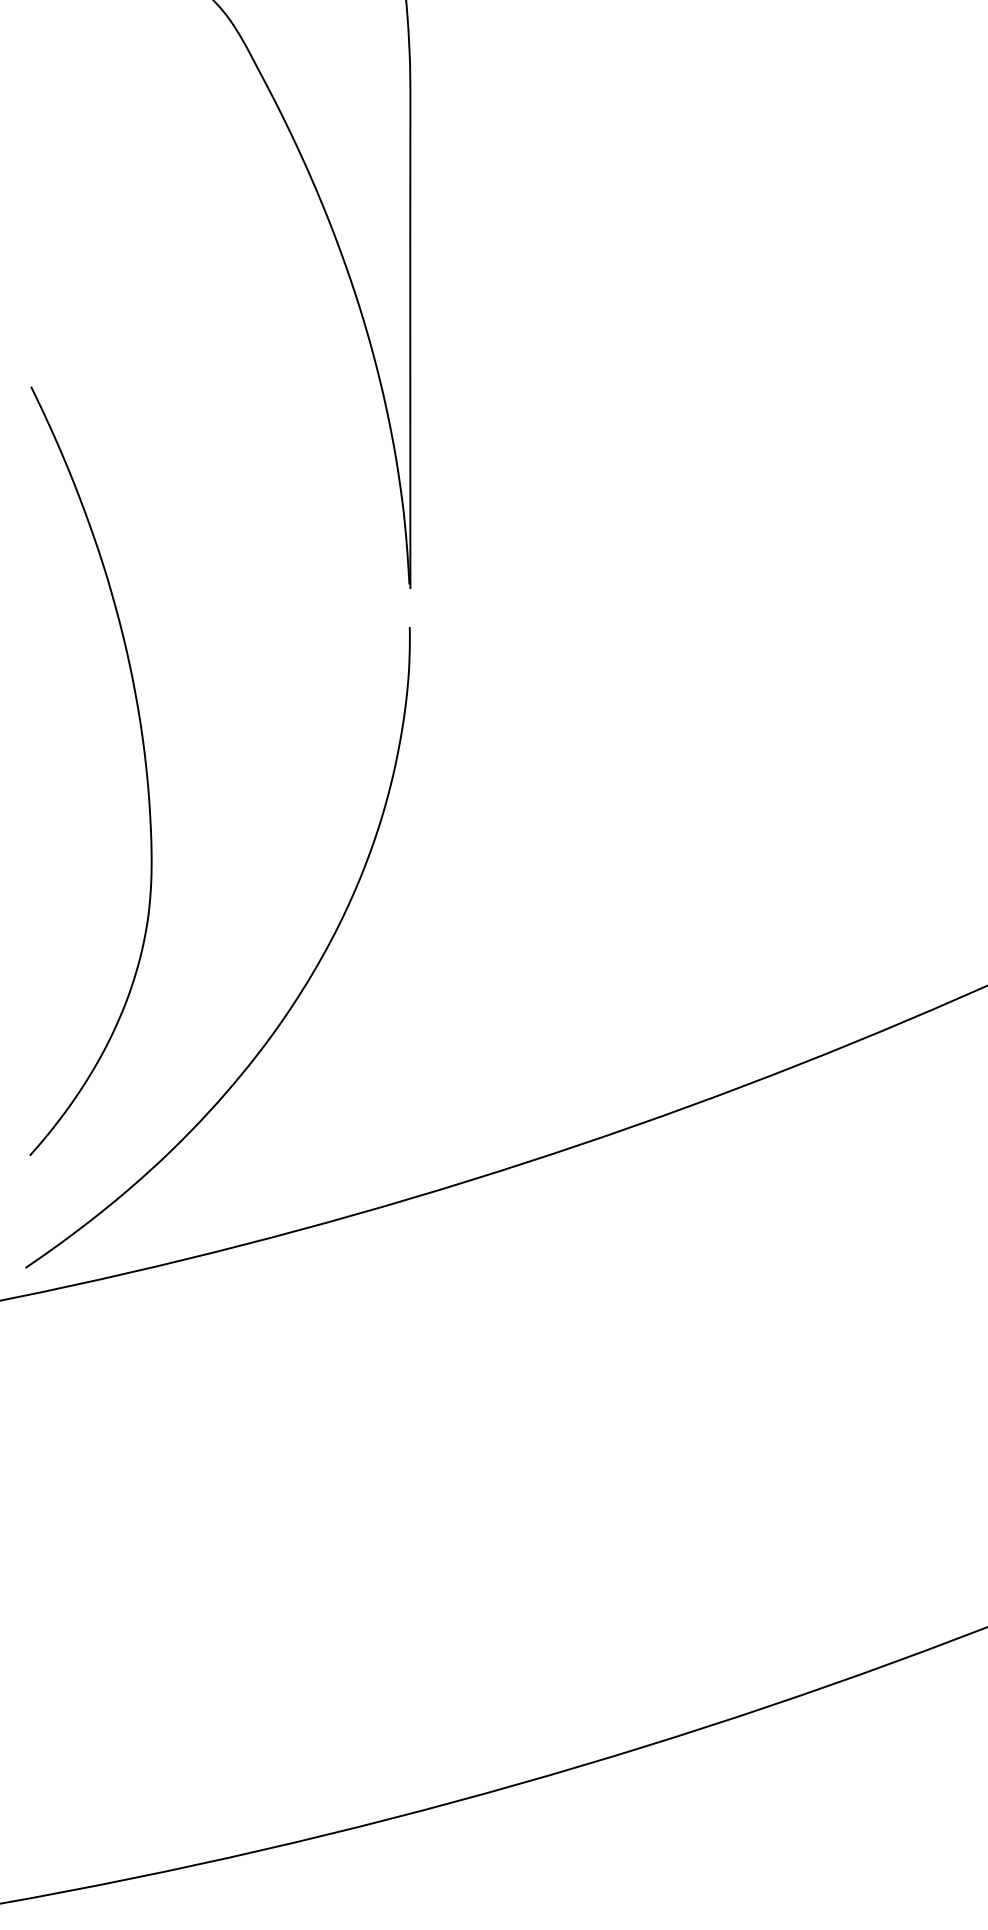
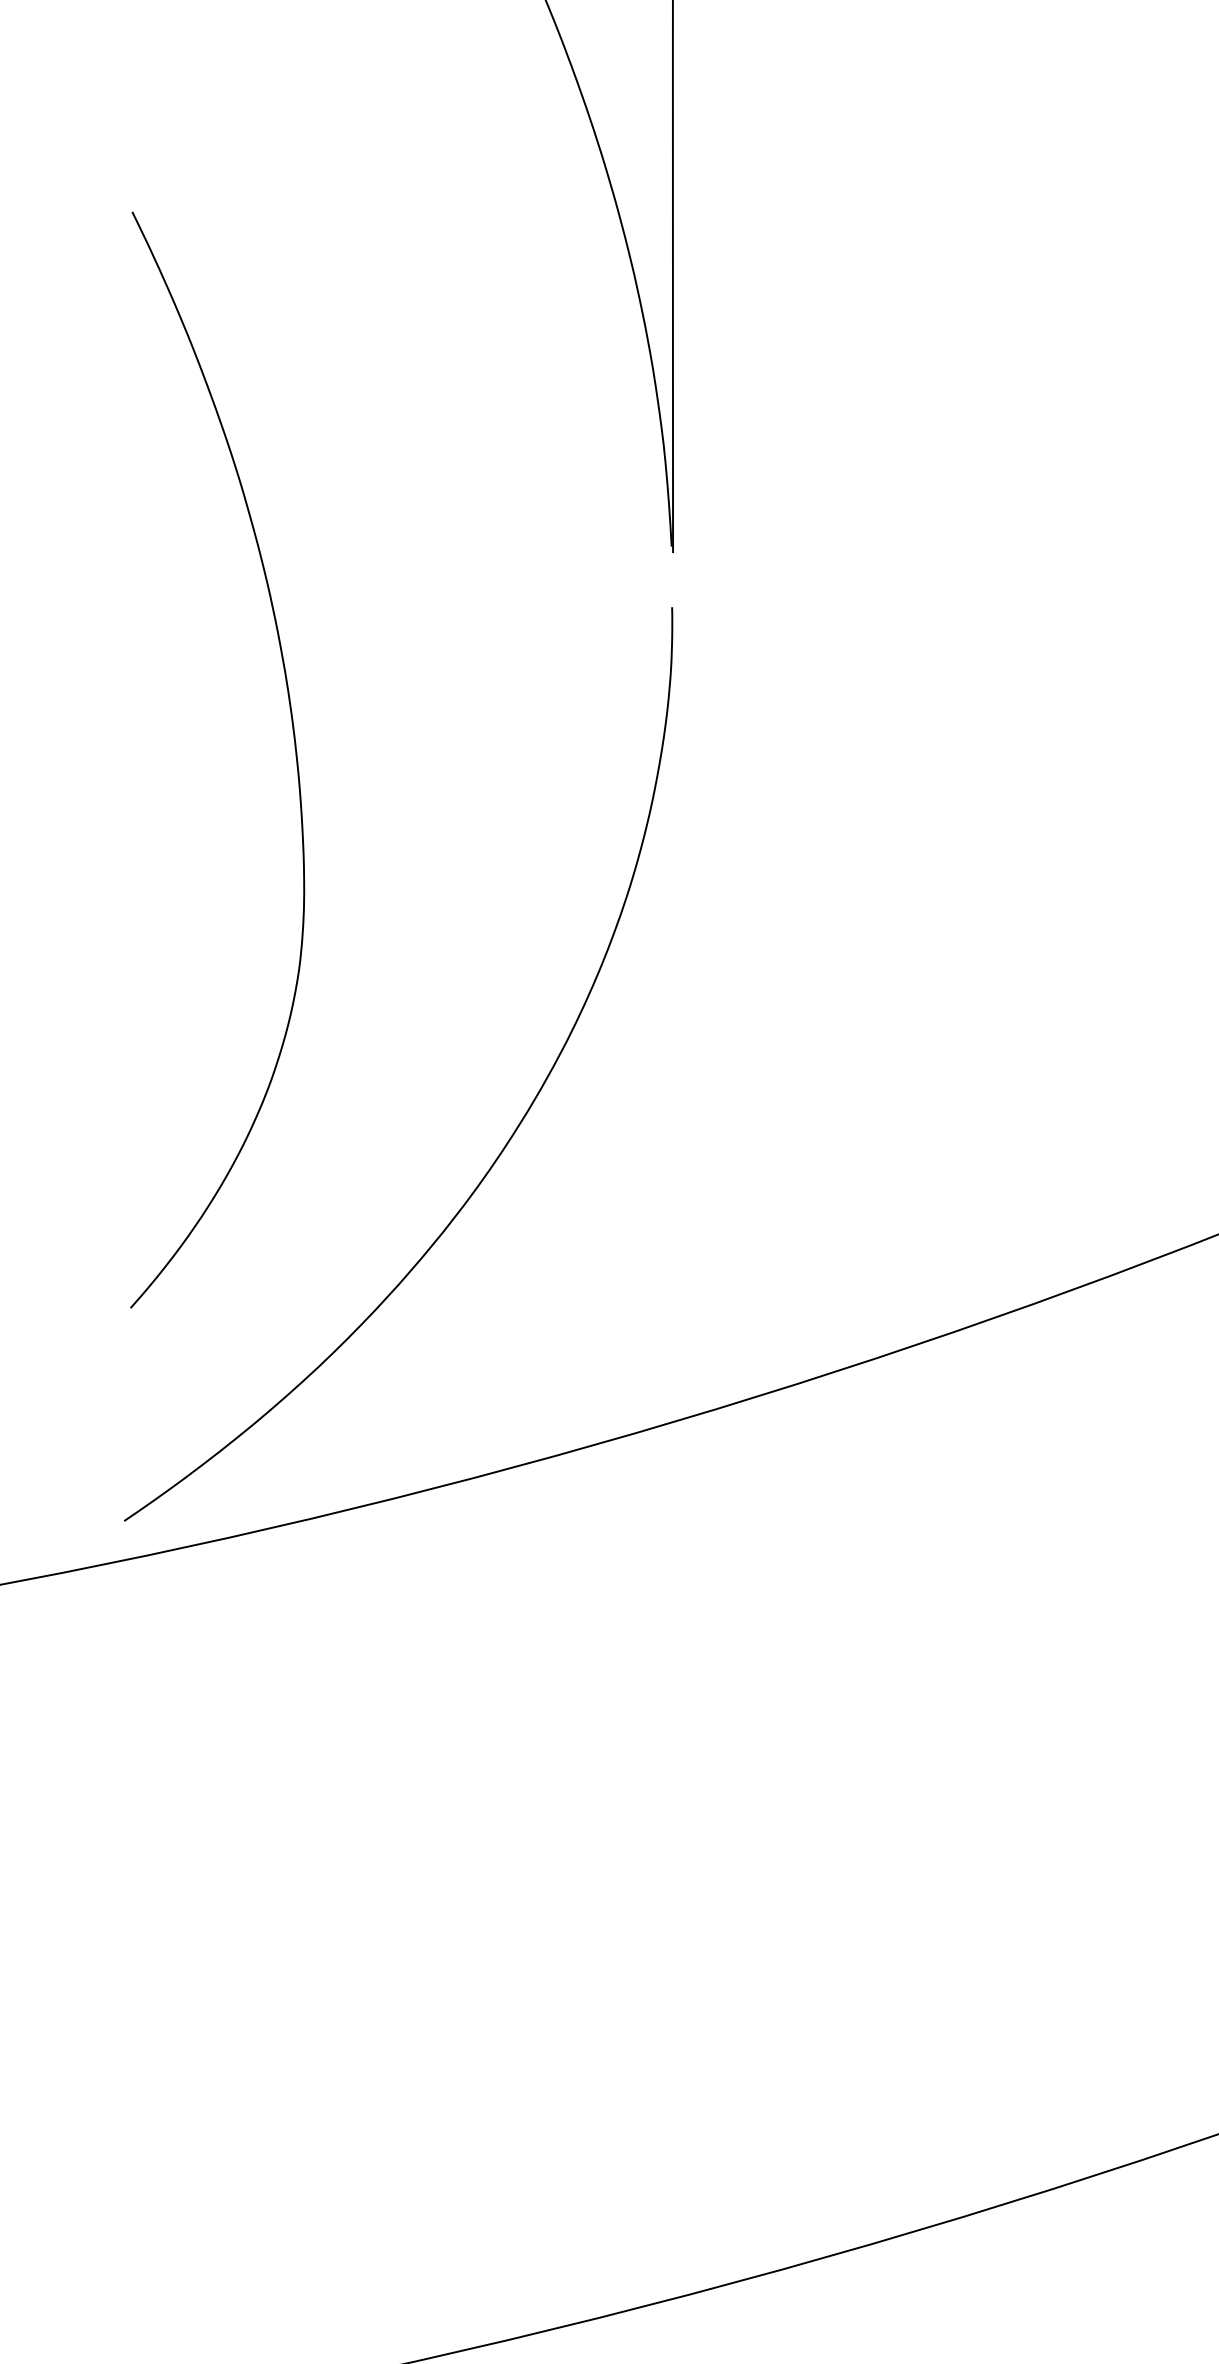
curve: (144, 763) -> (293, 749), moved

